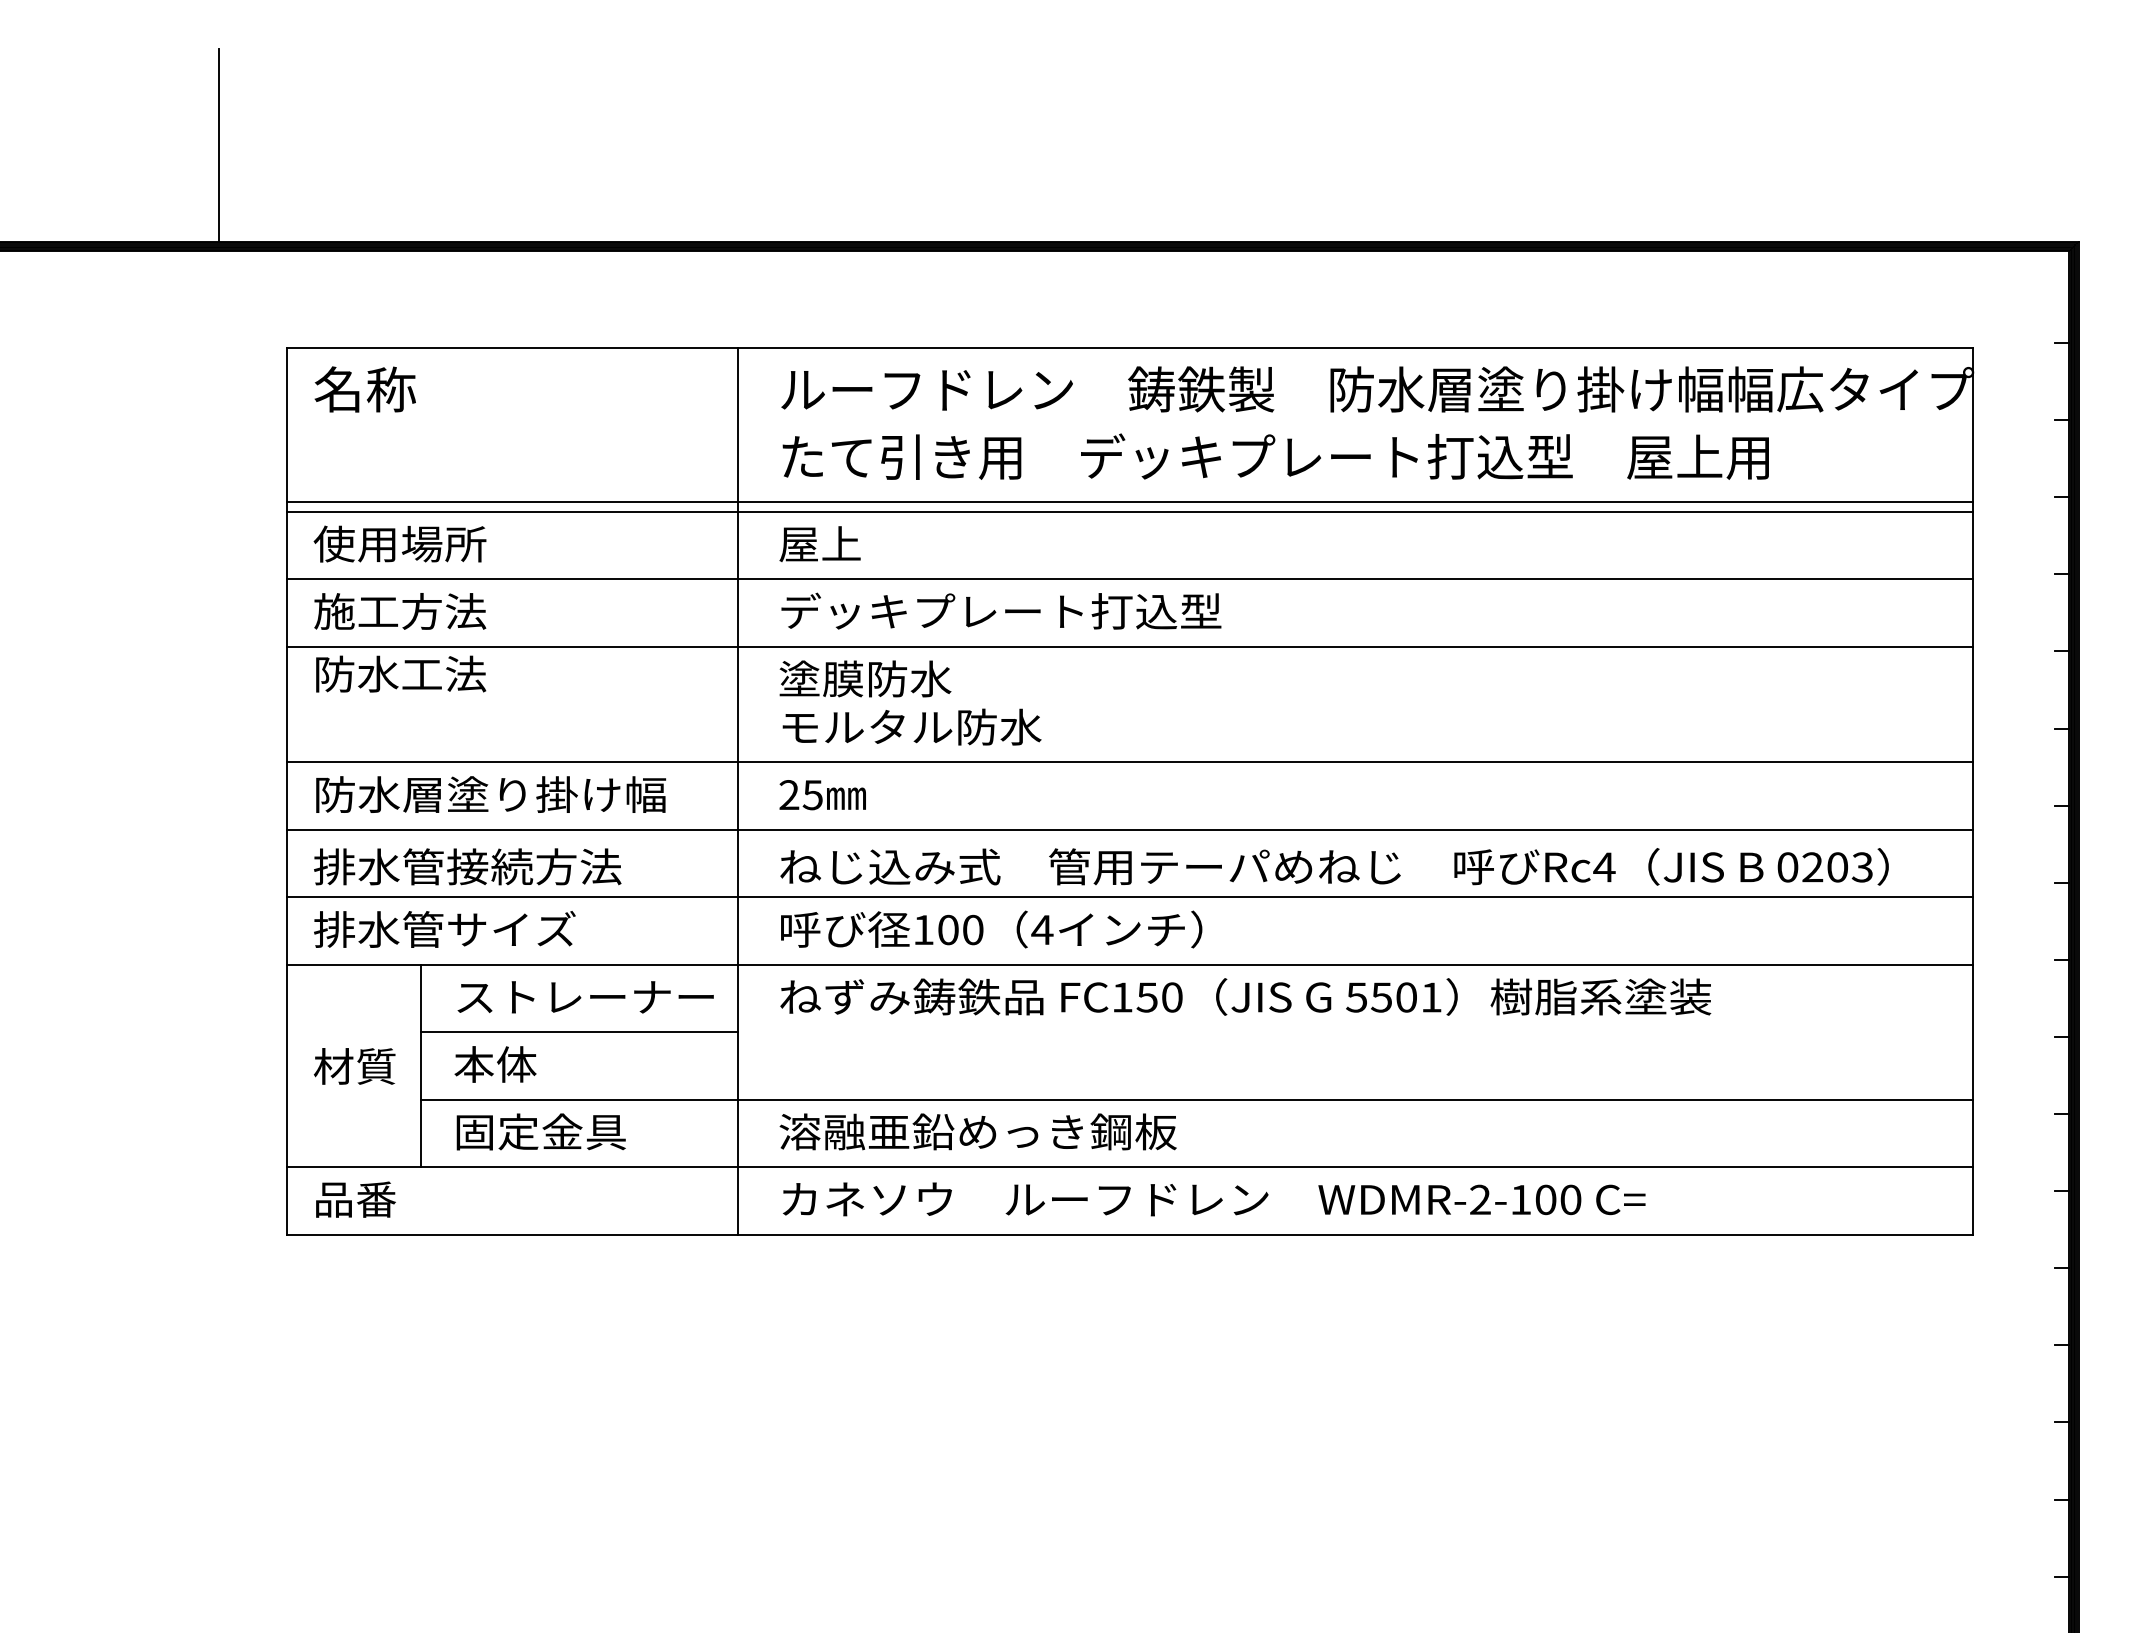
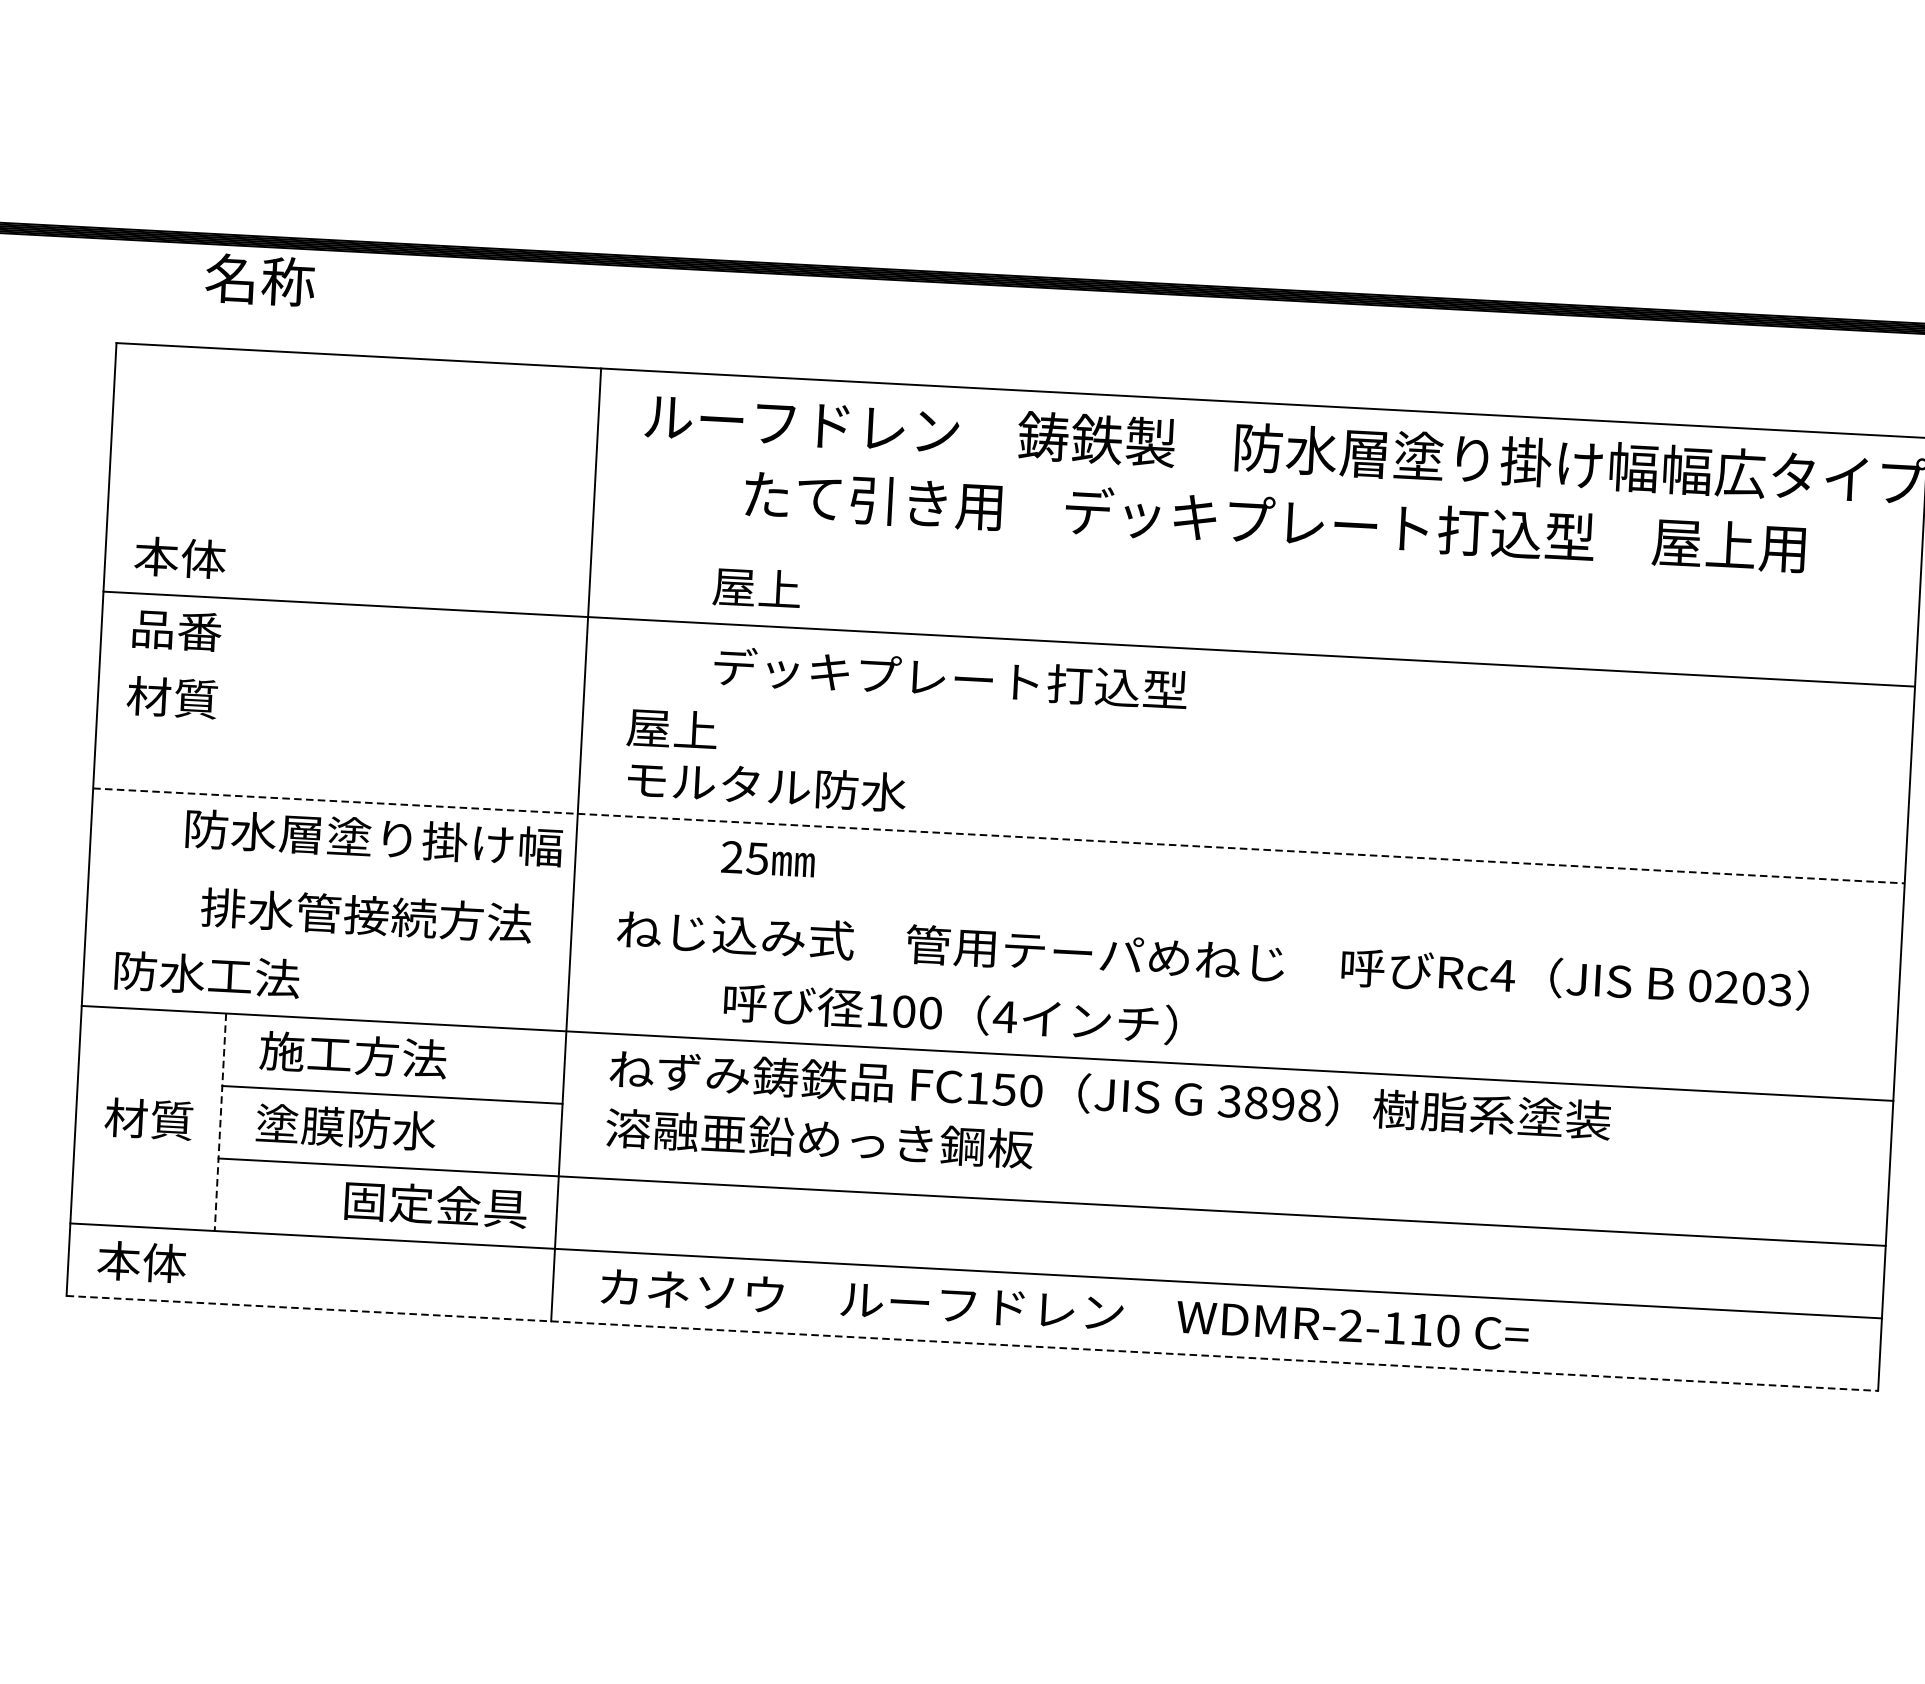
line: (218, 145) -> (54, 121), removed
text: (364, 389) -> (259, 280), moved
text: (1275, 456) -> (1274, 520), moved
line: (1129, 502) -> (1013, 556), removed
line: (1129, 511) -> (1012, 566), removed
text: (399, 543) -> (226, 559), 使用場所 -> 本体
text: (819, 543) -> (756, 587), moved
text: (1001, 610) -> (950, 677), moved
text: (400, 611) -> (223, 632), 施工方法 -> 品番
line: (1129, 646) -> (1005, 711), removed
text: (399, 673) -> (219, 699), 防水工法 -> 材質
text: (865, 678) -> (719, 731), 塗膜防水 -> 屋上
line: (1129, 762) -> (998, 836), solid -> dashed
text: (491, 794) -> (374, 837), moved
text: (822, 795) -> (767, 859), moved
line: (1129, 829) -> (994, 908), removed
text: (467, 866) -> (366, 915), moved
line: (1129, 897) -> (991, 981), removed
text: (444, 929) -> (253, 977), 排水管サイズ -> 防水工法
text: (991, 929) -> (950, 1013), moved
text: (583, 996) -> (398, 1056), ストレーナー -> 施工方法
text: (1393, 997) -> (1269, 1103), 5501 -> 3898
text: (537, 1064) -> (345, 1127), 本体 -> 塗膜防水
line: (421, 1066) -> (220, 1122), solid -> dashed
text: (540, 1131) -> (435, 1204), moved
text: (977, 1131) -> (818, 1138), moved
text: (355, 1199) -> (142, 1262), 品番 -> 本体
text: (1545, 1199) -> (1421, 1329), WDMR-2-100 -> WDMR-2-110
line: (1129, 1234) -> (972, 1343), solid -> dashed

